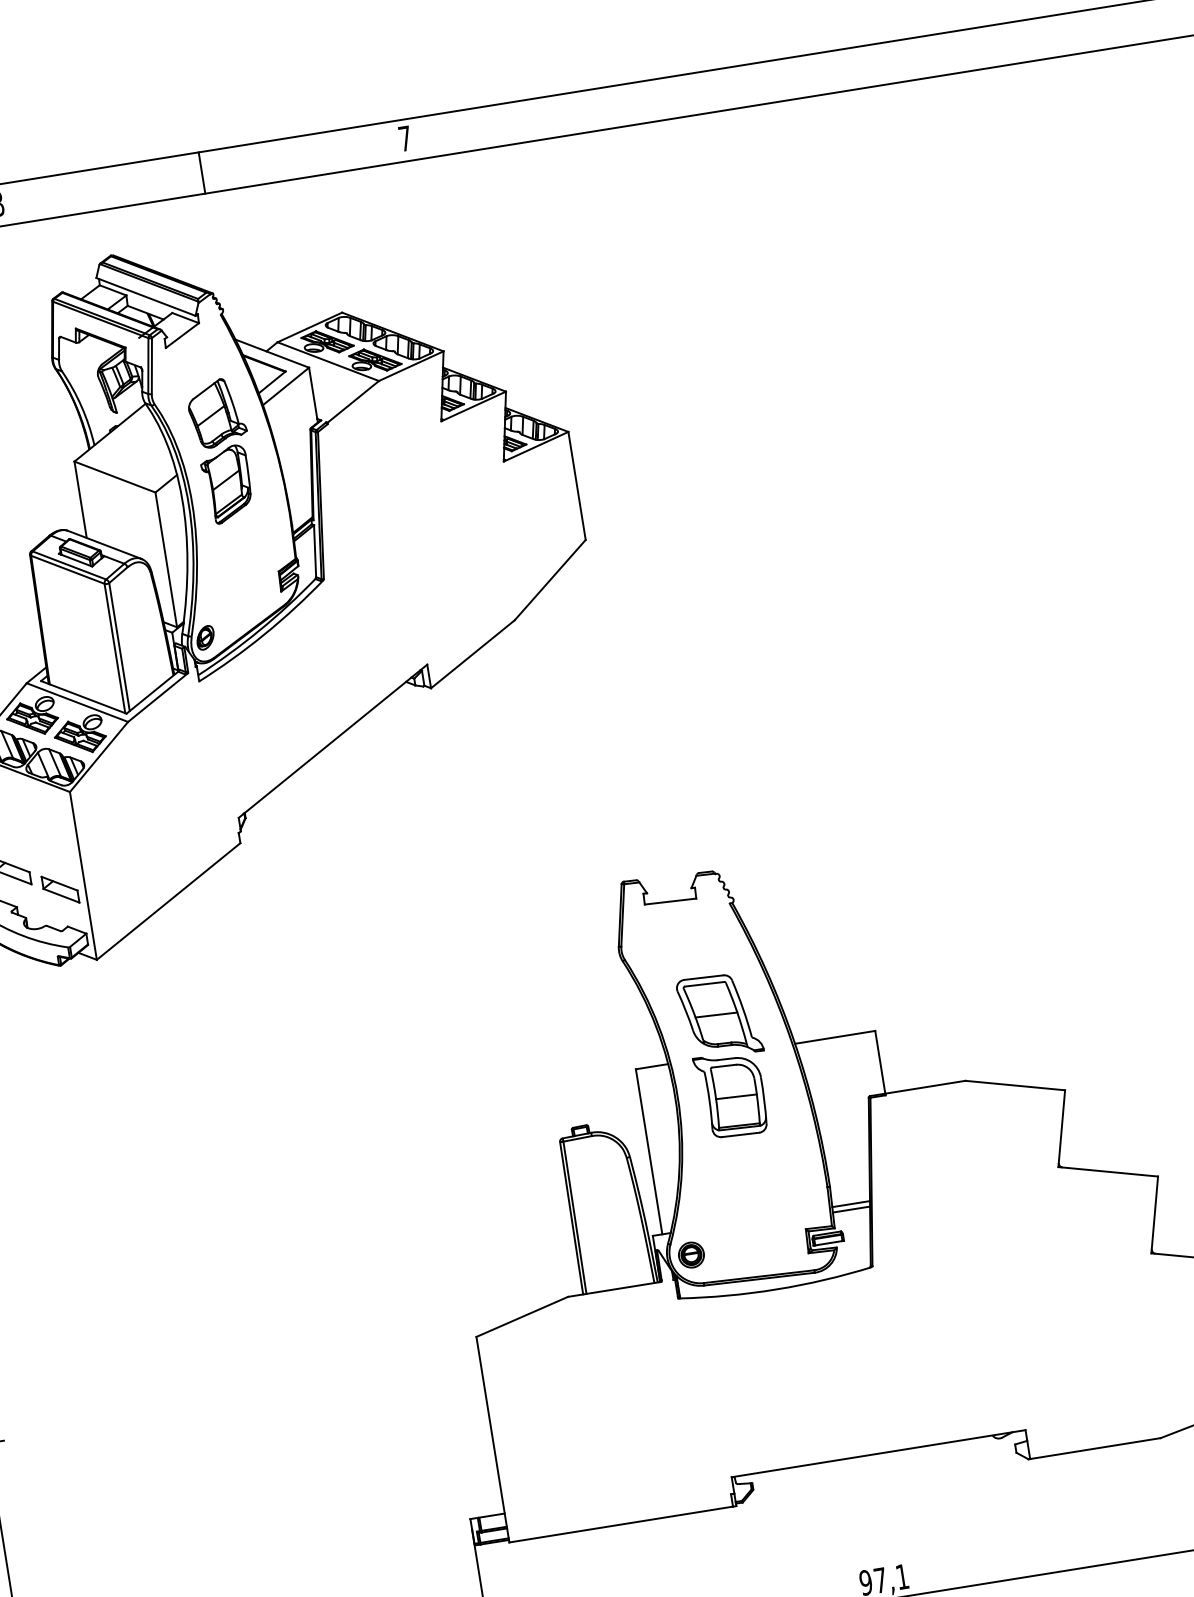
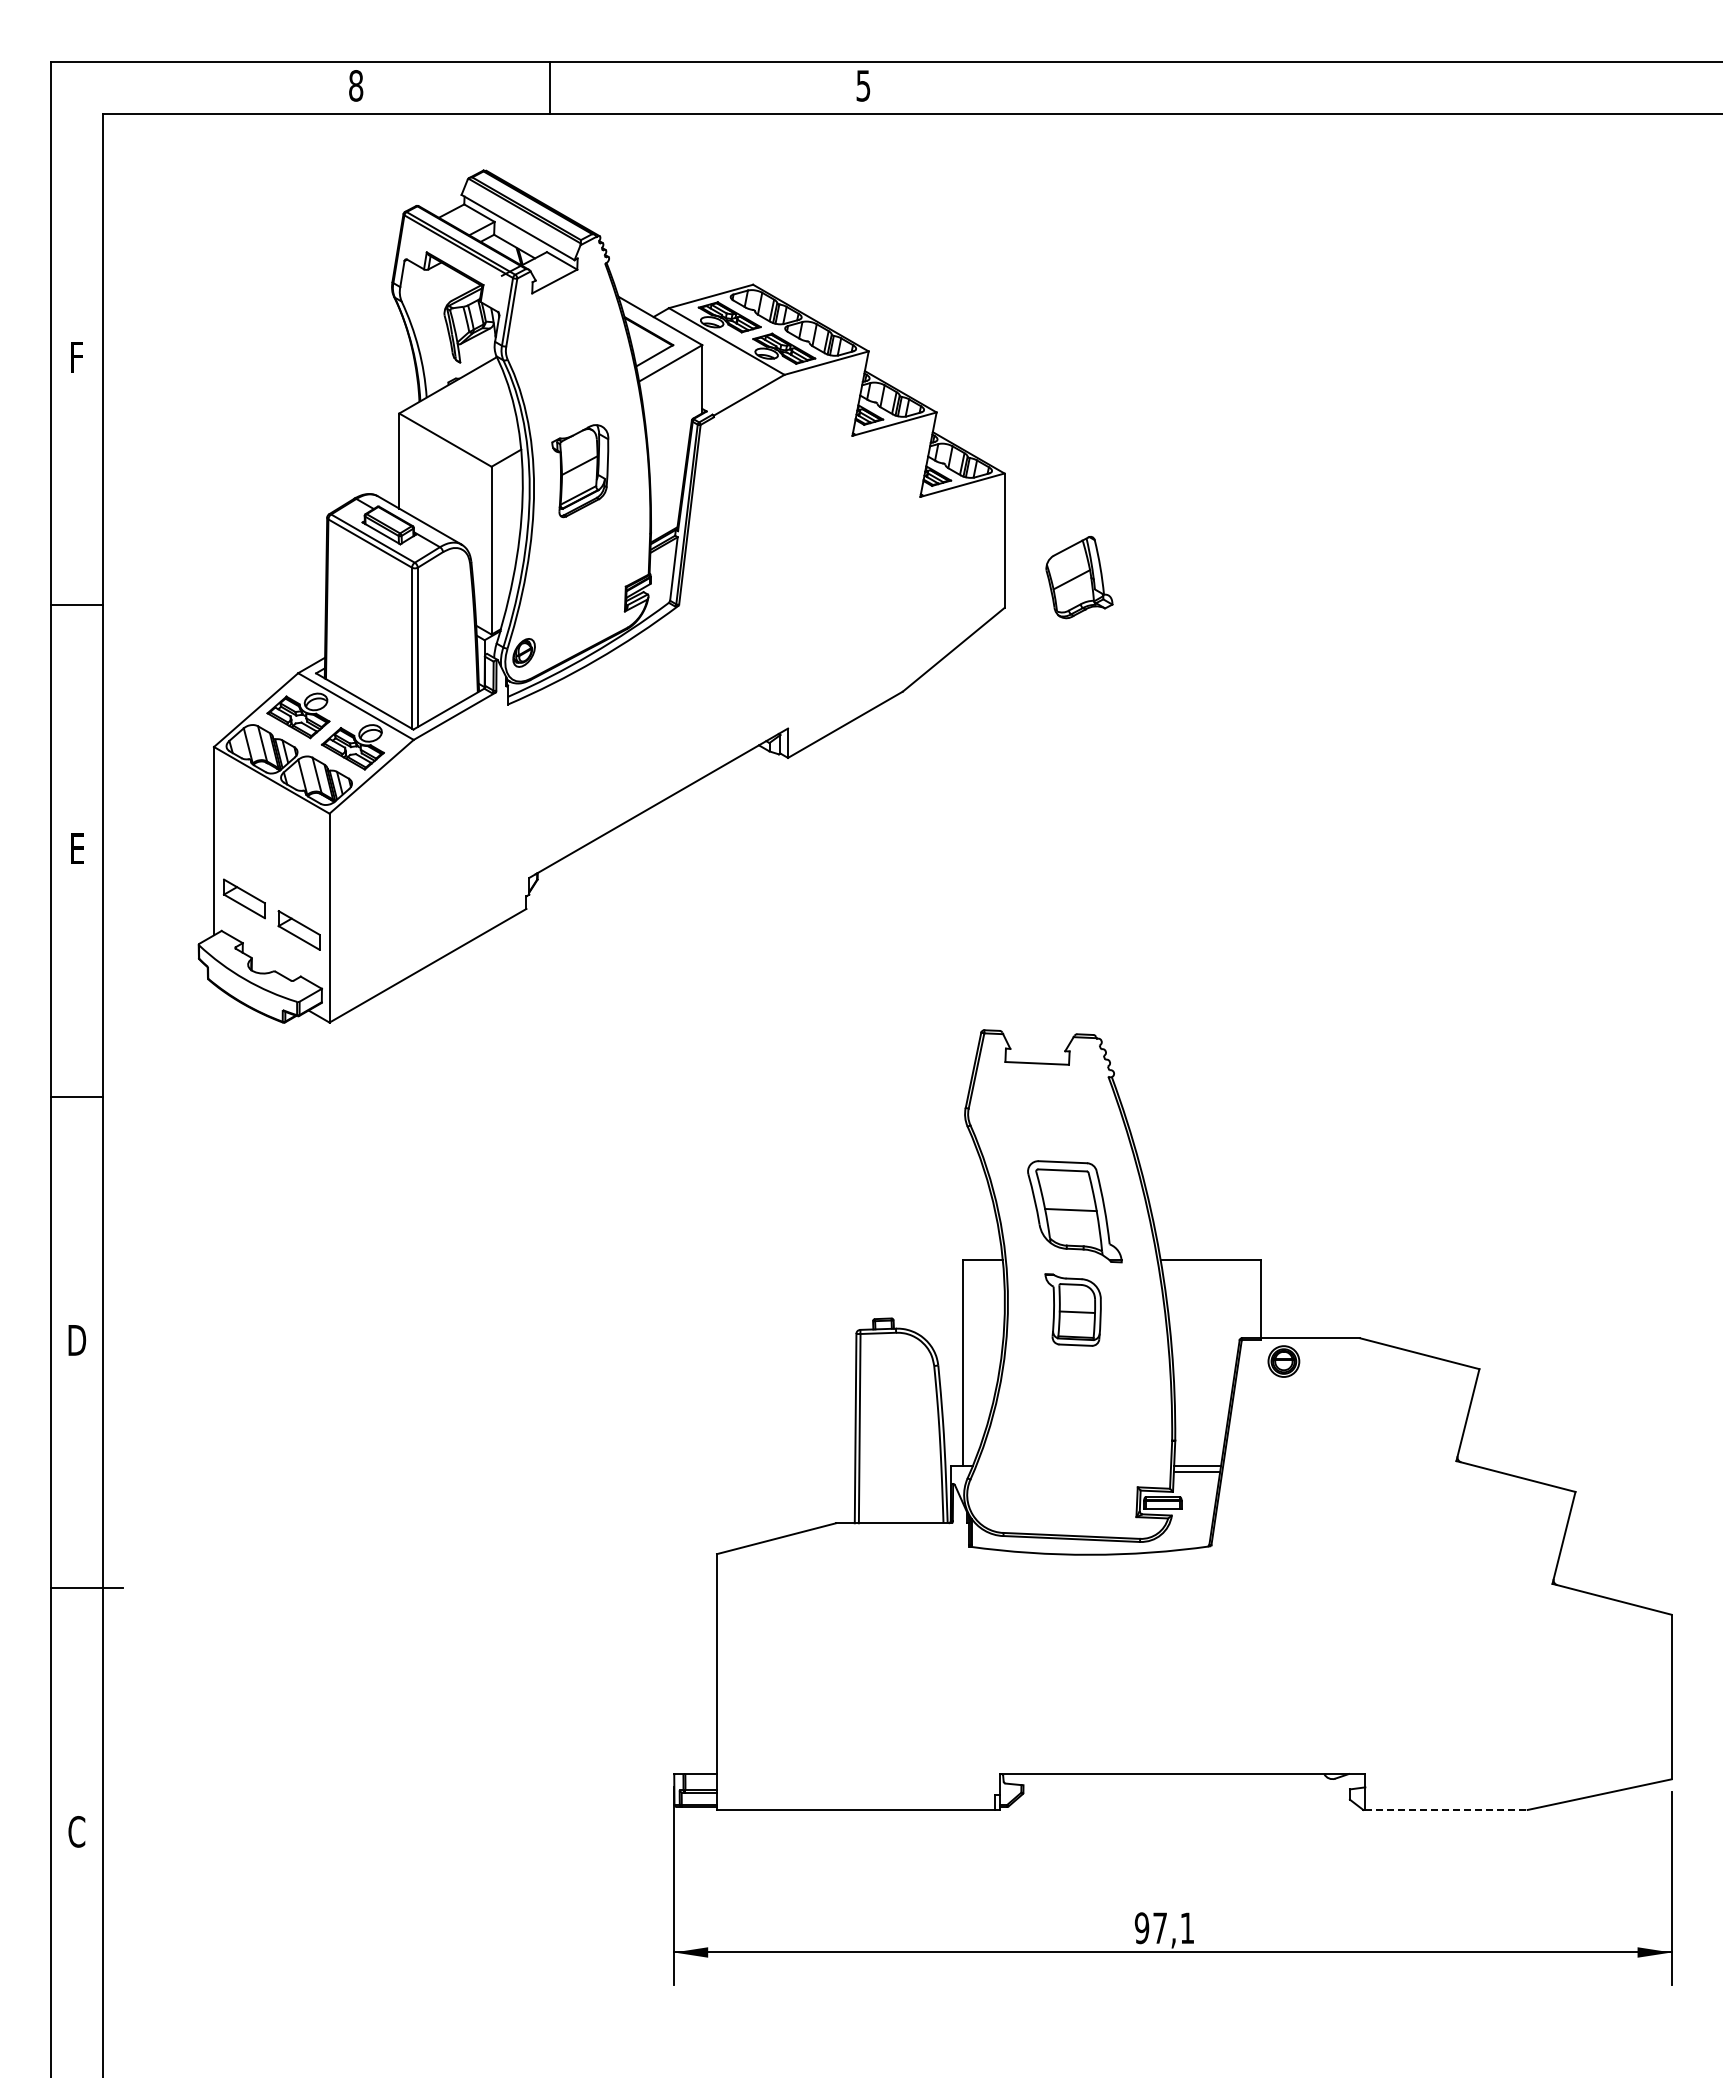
text: (405, 138) -> (863, 85), 7 -> 5
line: (202, 172) -> (550, 87), moved
part: (216, 413) -> (1079, 577), moved
part: (730, 1094) -> (1072, 1309), size x0.7
part: (691, 1255) -> (1283, 1361), moved
line: (1096, 1448) -> (1447, 1809), solid -> dashed

